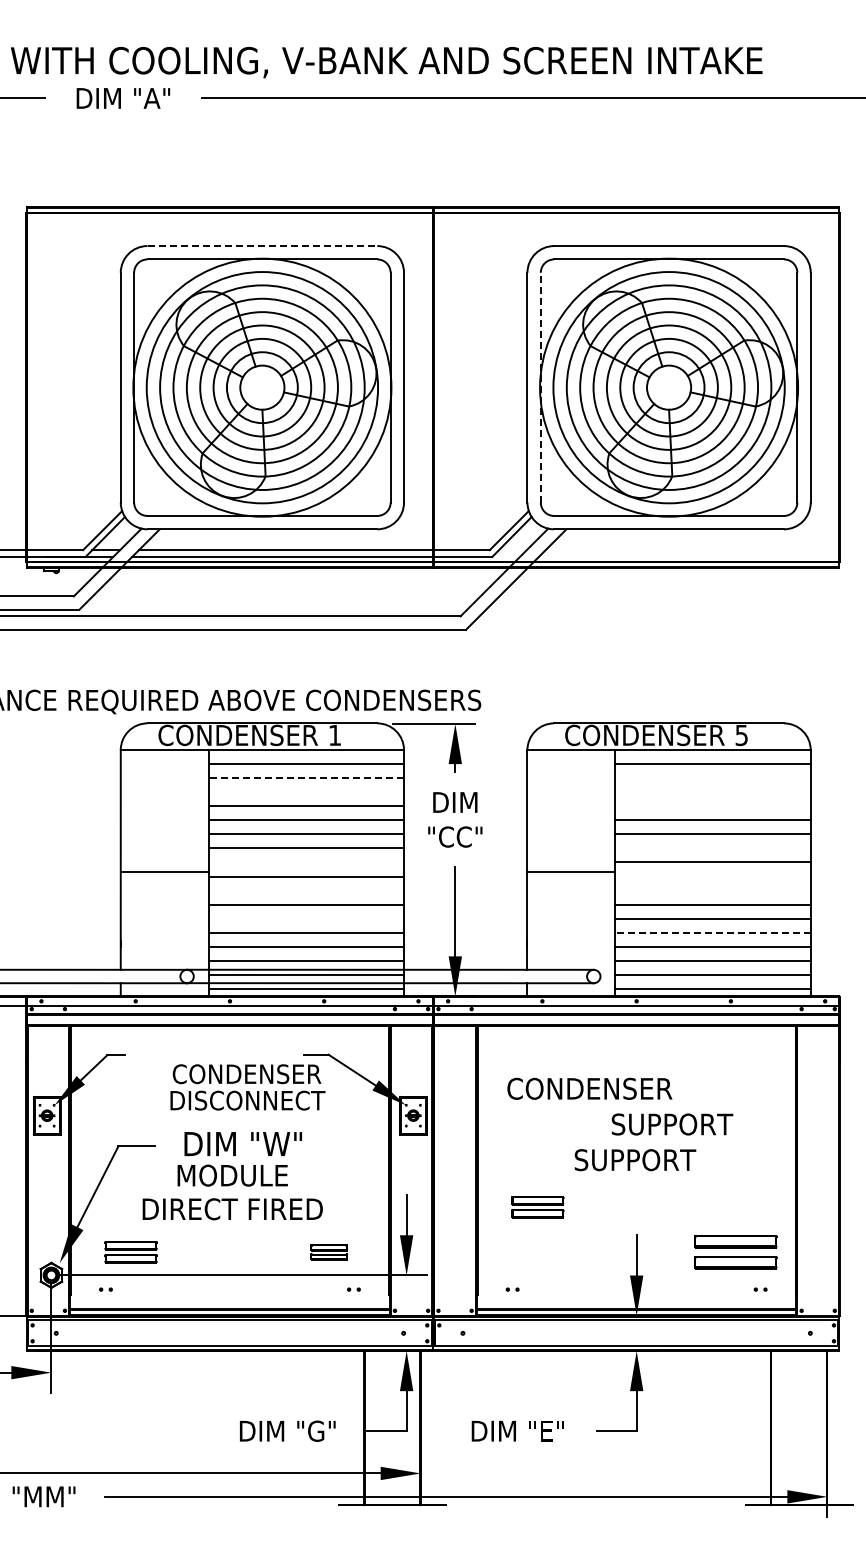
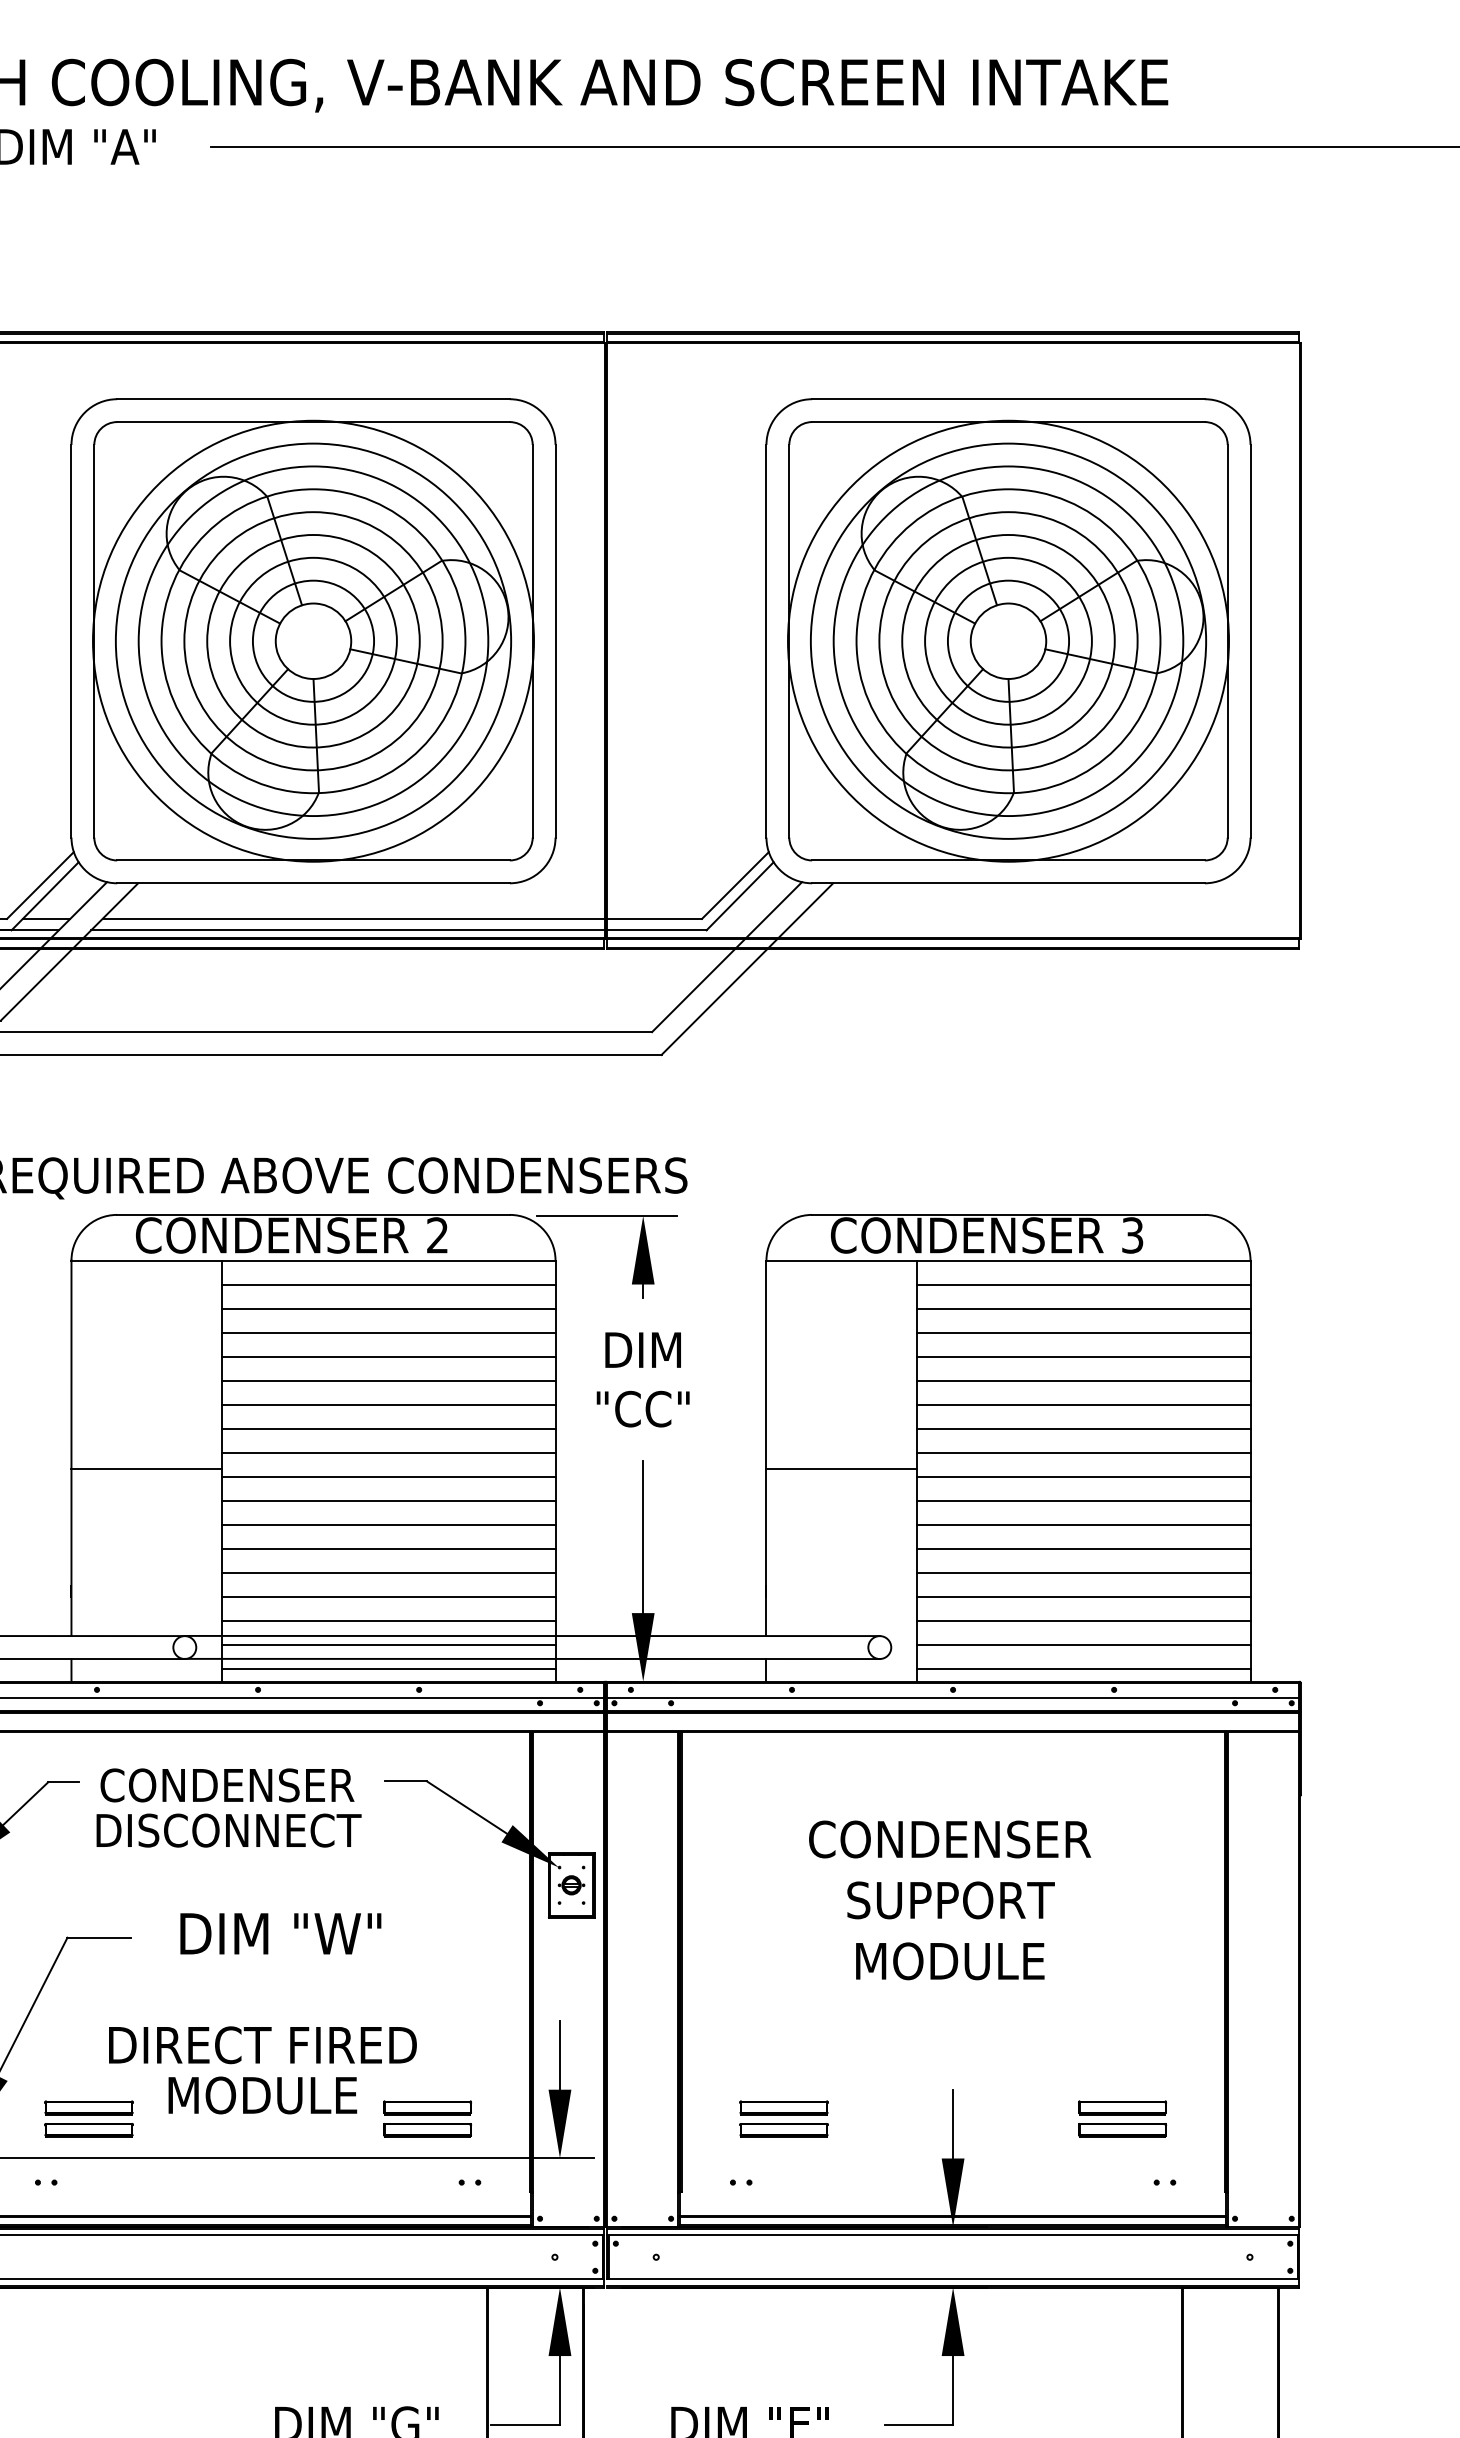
line: (262, 246) -> (313, 399), dashed -> solid
line: (540, 387) -> (788, 640), dashed -> solid
text: (334, 734) -> (436, 1233), 1 -> 2
text: (741, 734) -> (1132, 1233), 5 -> 3
line: (306, 778) -> (388, 1309), dashed -> solid
line: (712, 778) -> (1082, 1309), added
line: (306, 792) -> (388, 1333), added
line: (712, 792) -> (1082, 1333), added
line: (712, 806) -> (1082, 1356), added
line: (712, 848) -> (1082, 1428), added
line: (306, 862) -> (388, 1452), added
line: (712, 876) -> (1082, 1476), added
line: (306, 890) -> (388, 1500), added
line: (712, 890) -> (1082, 1500), added
line: (306, 918) -> (388, 1548), added
line: (713, 932) -> (1084, 1572), dashed -> solid
text: (247, 1087) -> (228, 1808), moved
text: (589, 1088) -> (949, 1838), moved
text: (672, 1124) -> (951, 1900), moved
text: (635, 1160) -> (951, 1961), SUPPORT -> MODULE
text: (232, 1175) -> (262, 2095), moved
part: (537, 1207) -> (783, 2119), moved
part: (328, 1252) -> (426, 2119), size x1.43
part: (735, 1252) -> (1121, 2119), size x0.62

